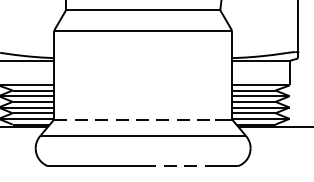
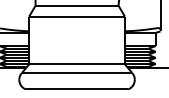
line: (134, 119) -> (72, 64), dashed -> solid
line: (177, 166) -> (95, 89), dashed -> solid

